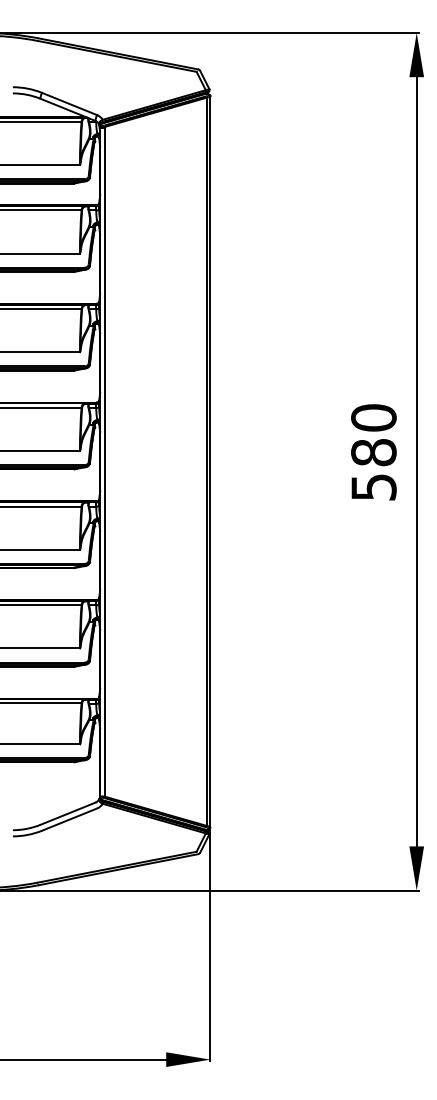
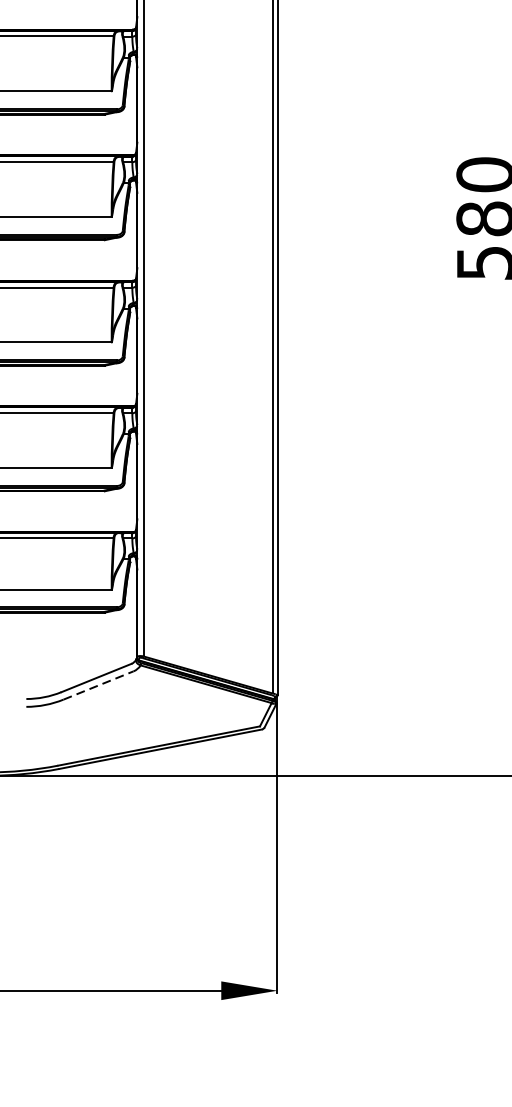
line: (69, 819) -> (98, 685), solid -> dashed

